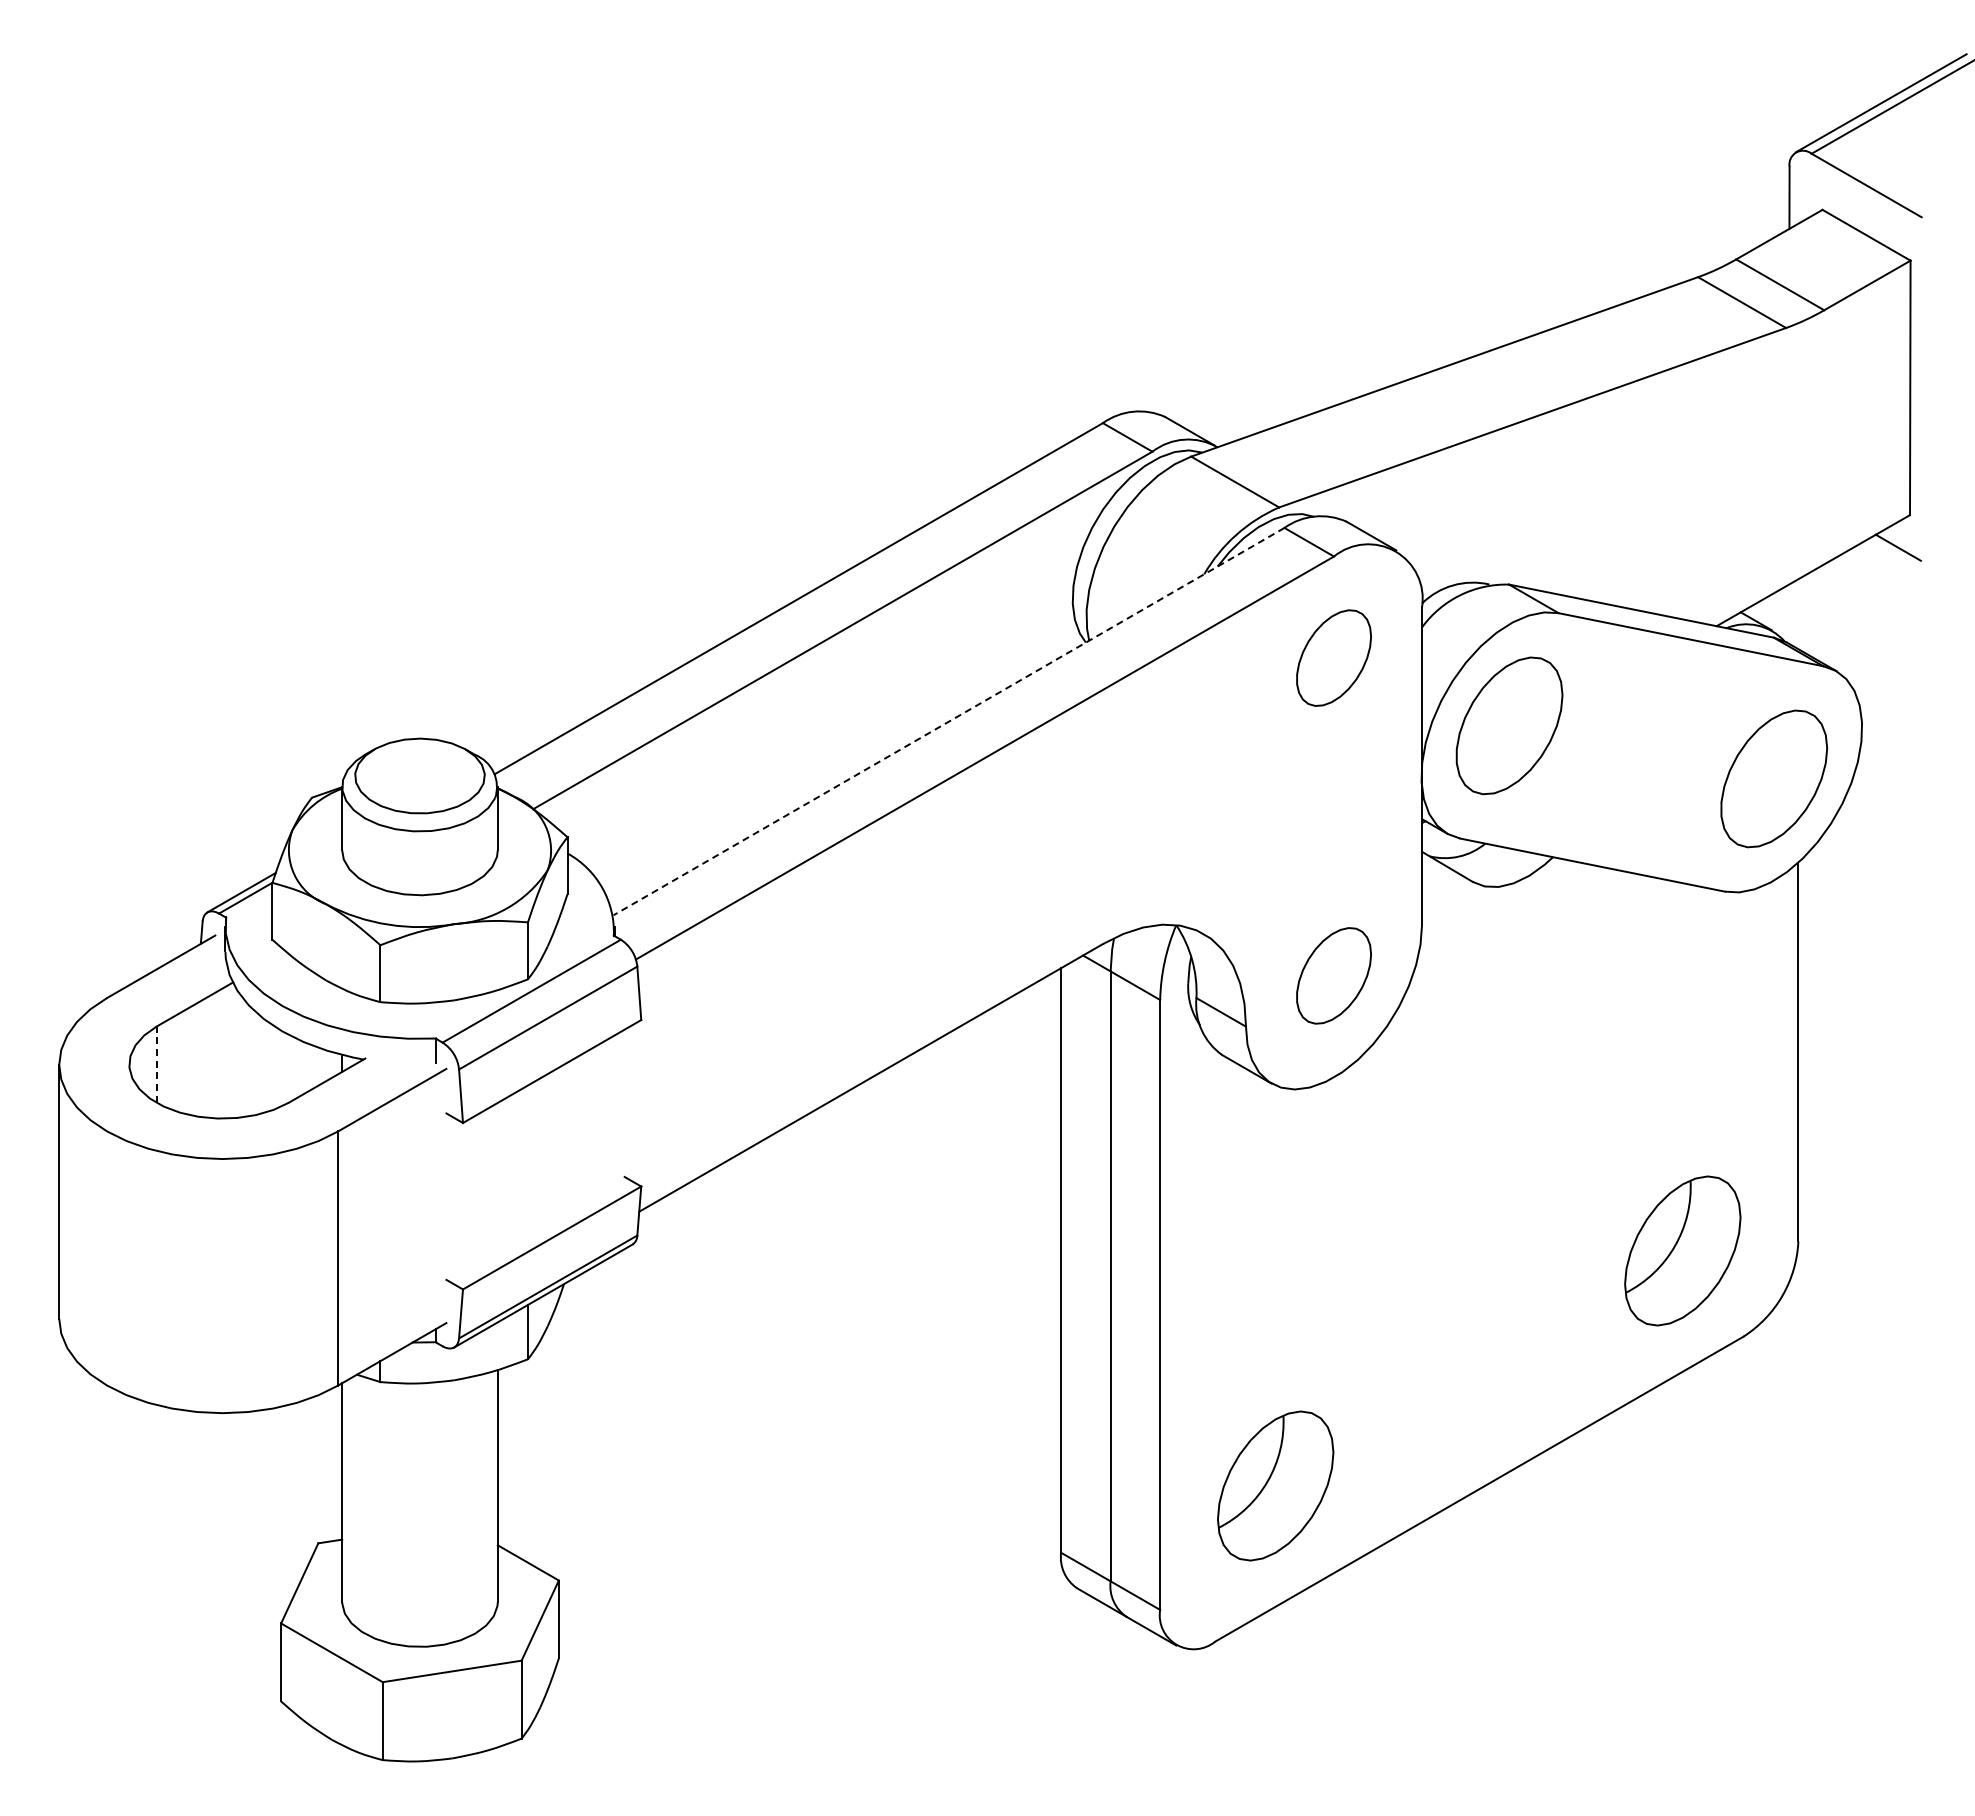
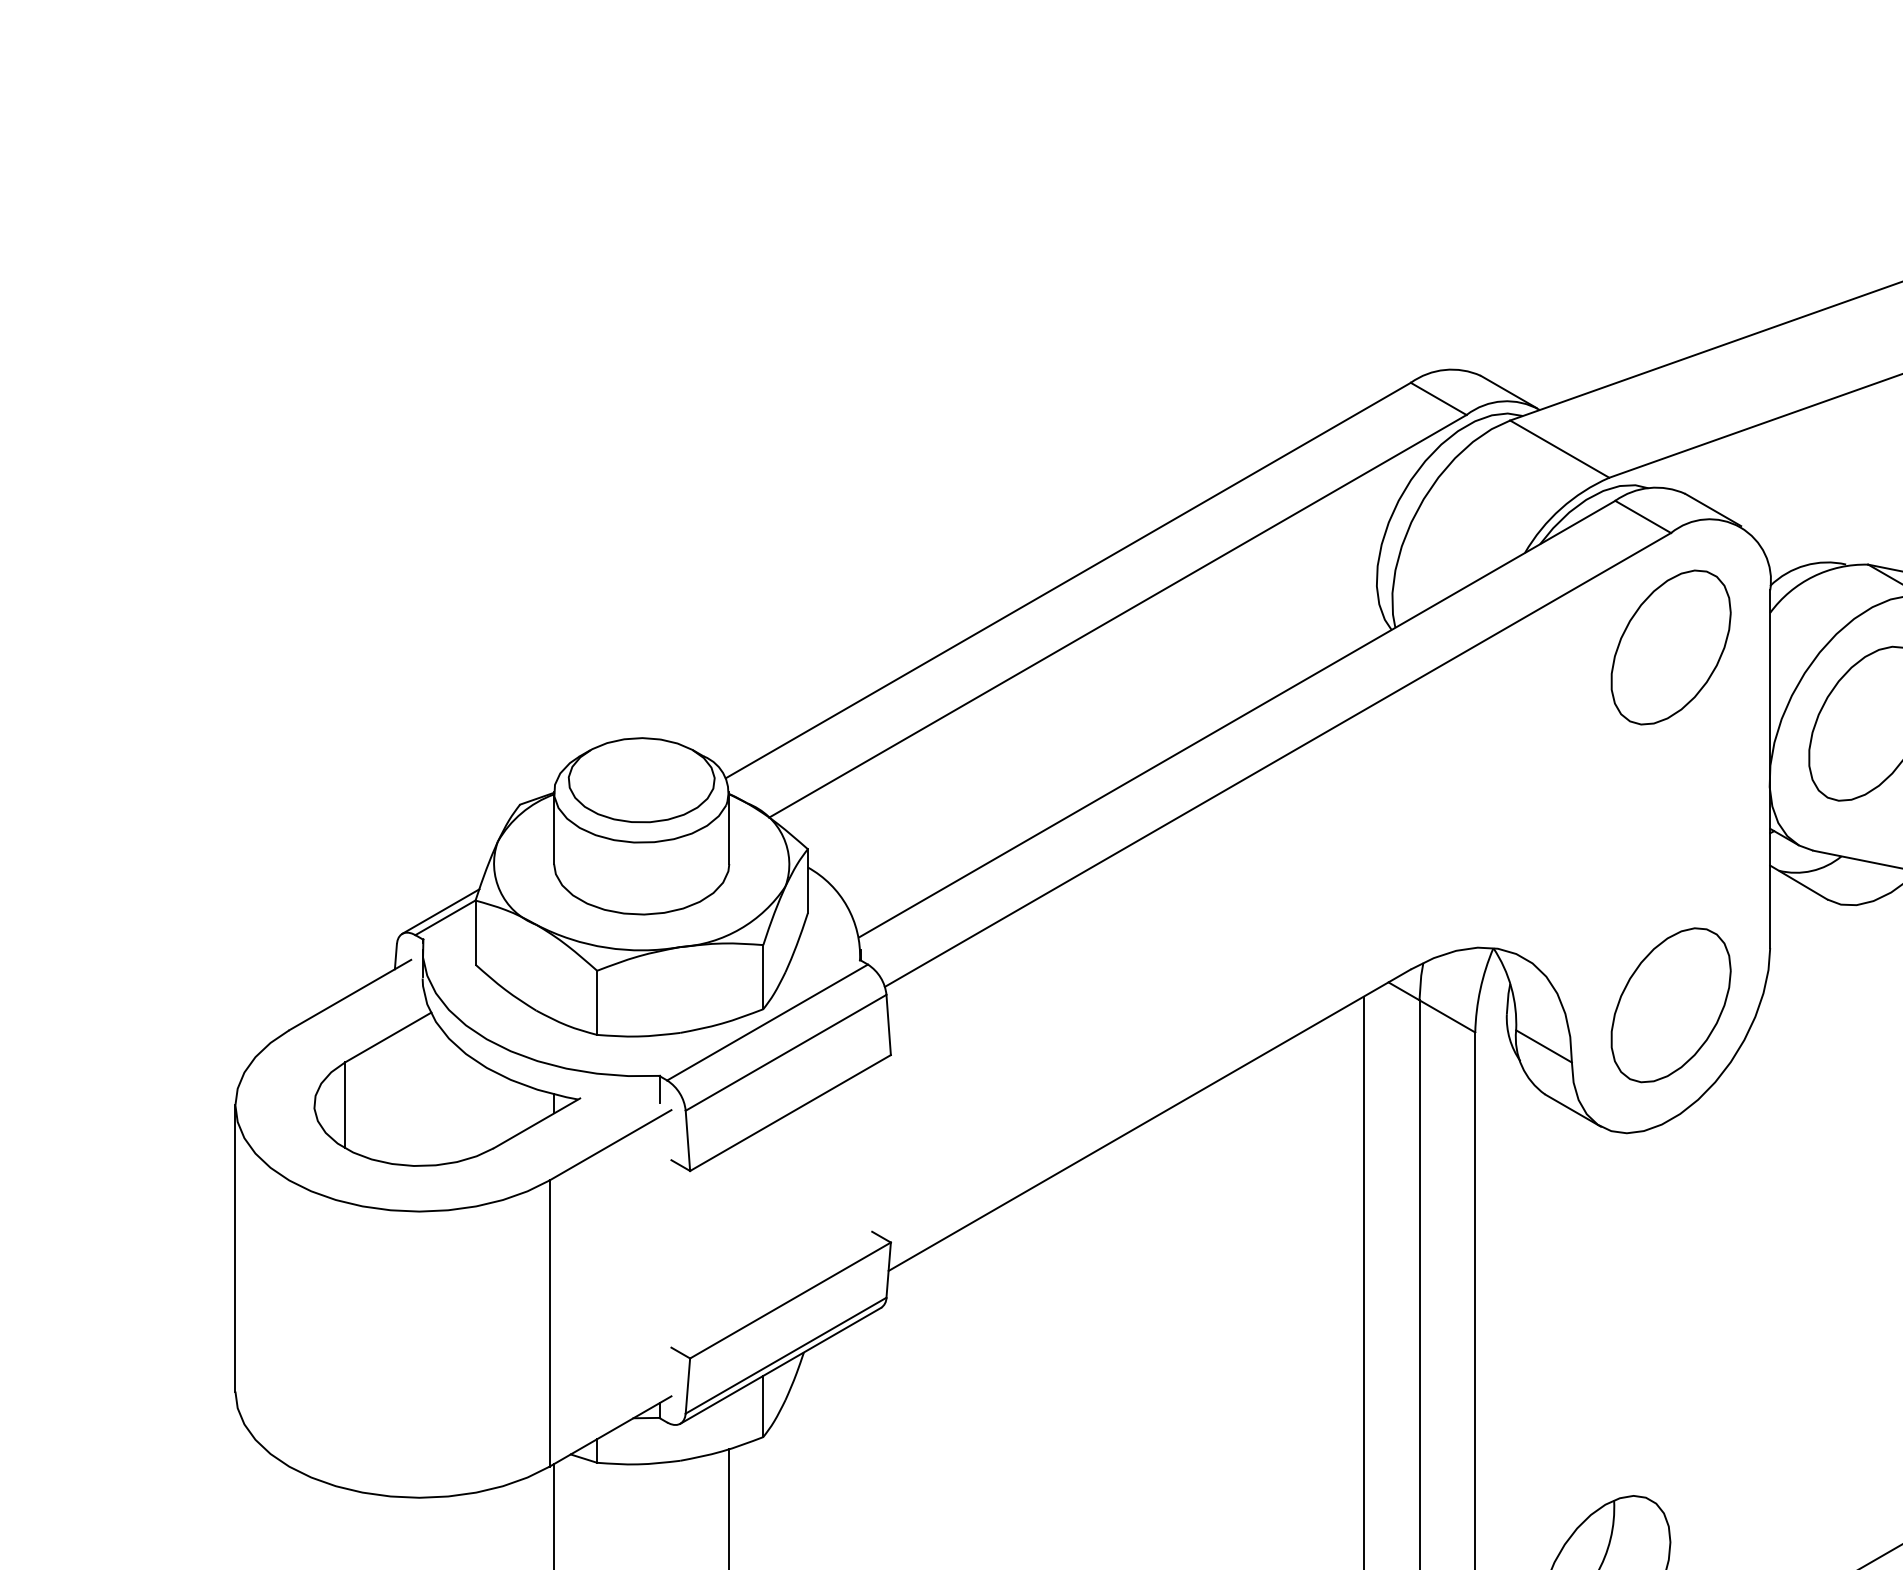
part: (1333, 657) -> (1670, 646), size x1.43
line: (948, 721) -> (1236, 718), dashed -> solid
part: (1333, 975) -> (1670, 1004), size x1.43
line: (156, 1064) -> (344, 1105), dashed -> solid

